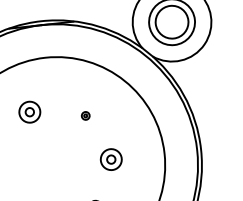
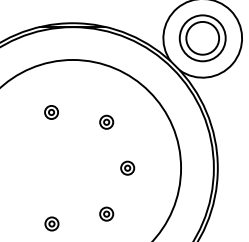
part: (29, 112) -> (51, 112), size x0.62
part: (85, 115) -> (106, 121), size x1.67
part: (111, 158) -> (127, 167), size x0.62

